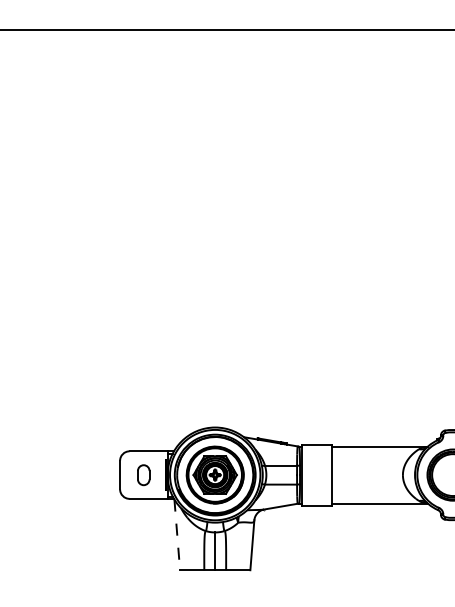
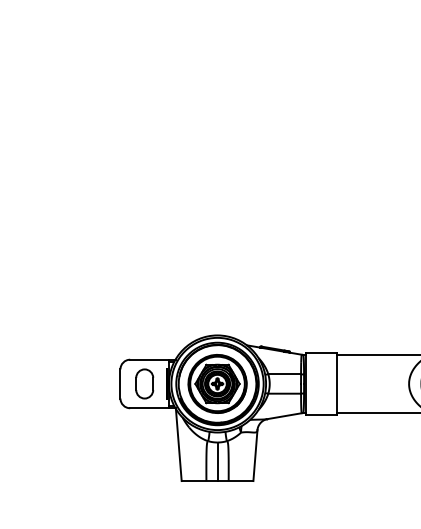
part: (143, 475) -> (144, 384), size x1.43
line: (177, 535) -> (179, 445), dashed -> solid

